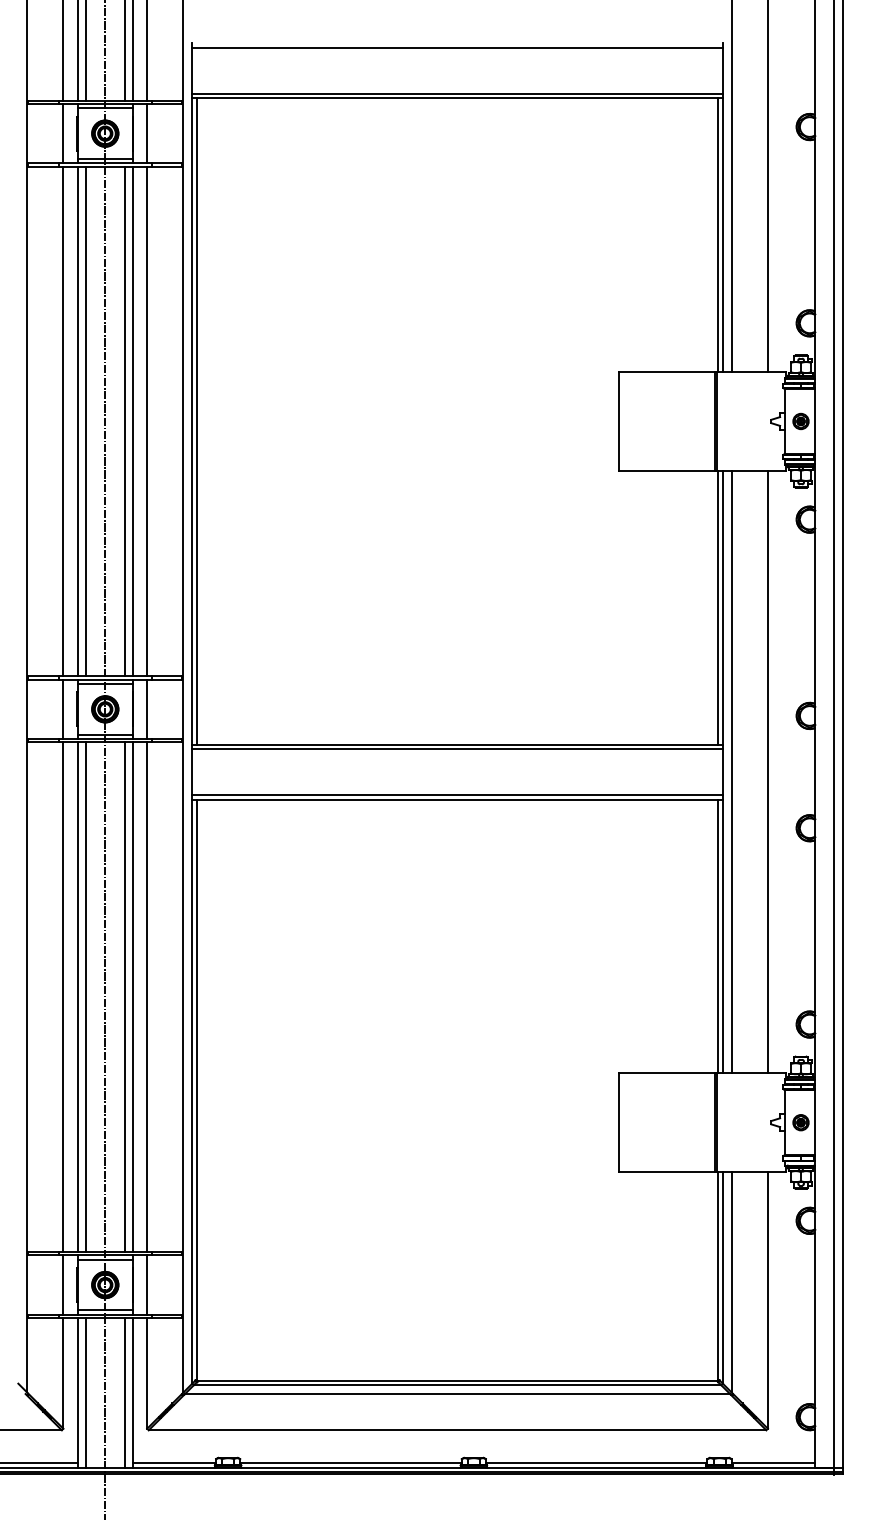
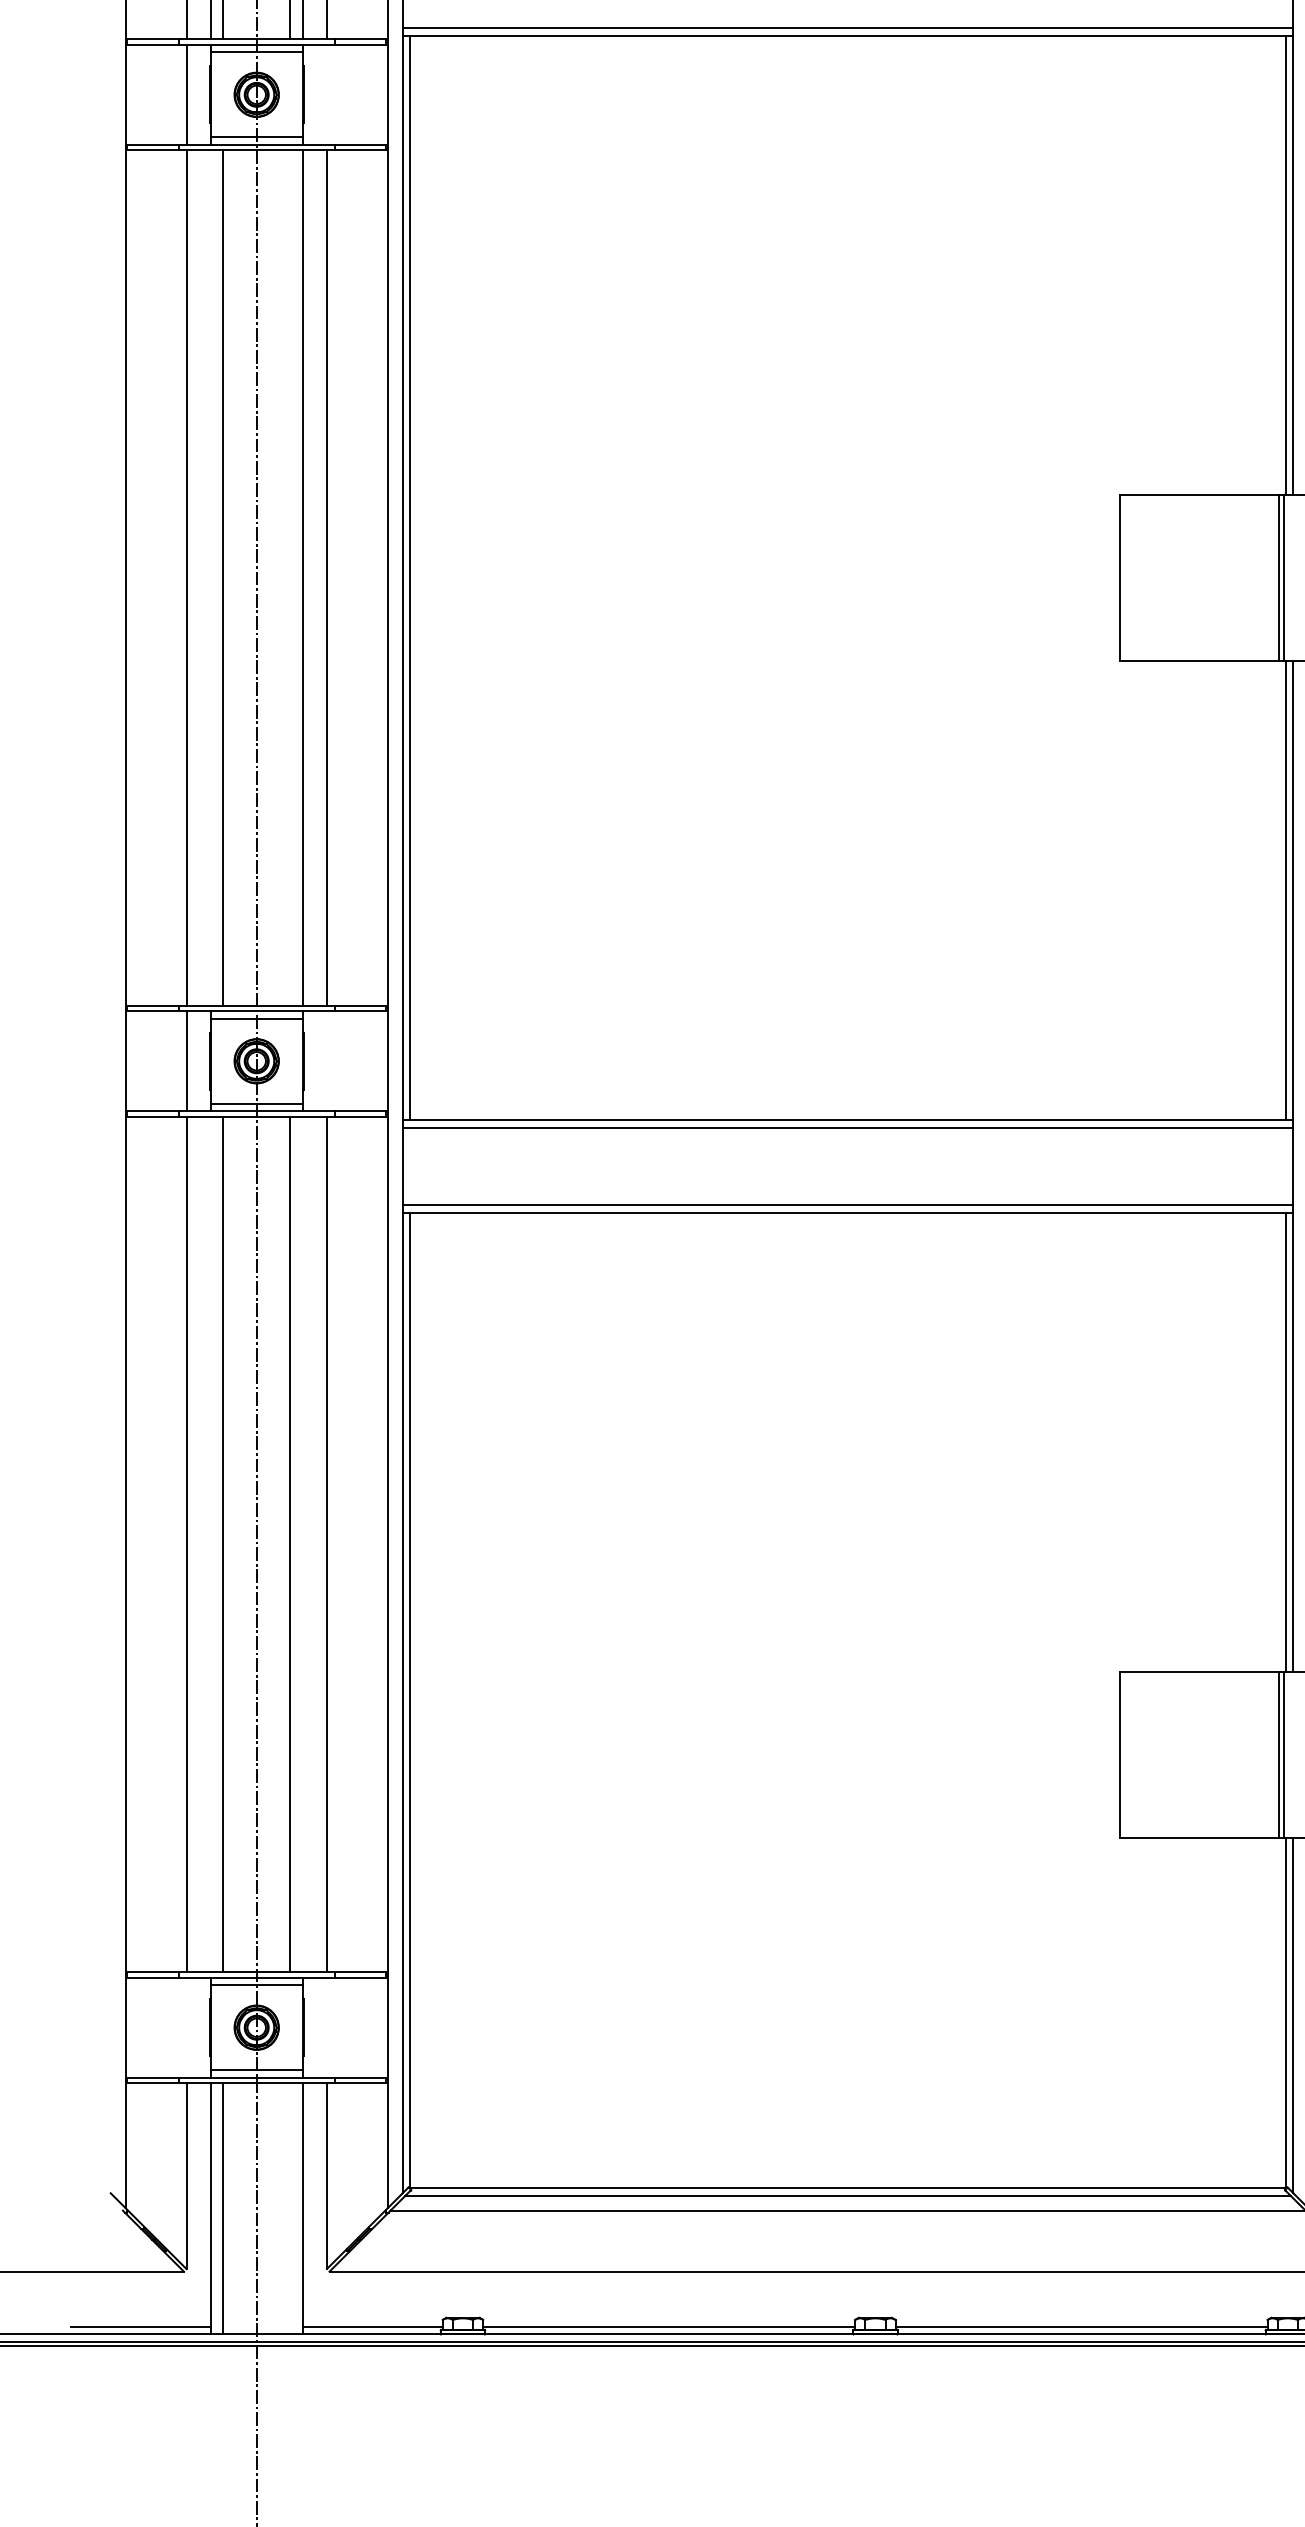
line: (147, 133) -> (327, 94), removed
line: (77, 421) -> (210, 578), removed
line: (125, 421) -> (290, 578), removed
line: (147, 709) -> (327, 1061), removed
line: (77, 997) -> (210, 1544), removed
line: (132, 997) -> (302, 1544), removed
line: (63, 1284) -> (186, 2026), removed
line: (147, 1284) -> (327, 2026), removed
line: (125, 1392) -> (290, 2208), removed

